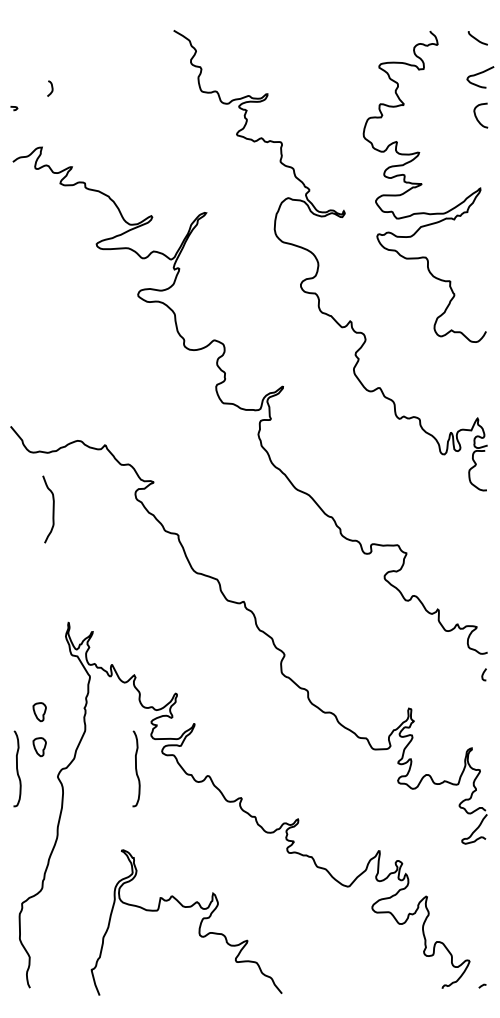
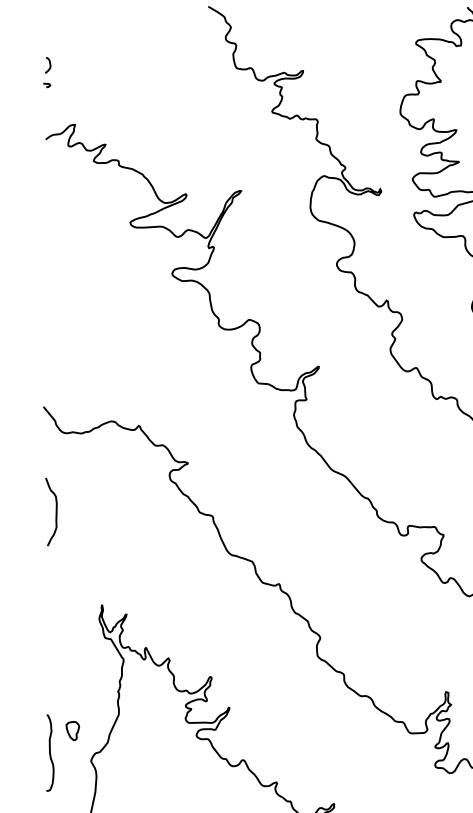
curve: (51, 88) -> (49, 65), moved
curve: (52, 509) -> (55, 512), moved
part: (39, 712) -> (72, 696), removed
curve: (136, 768) -> (170, 752), removed

